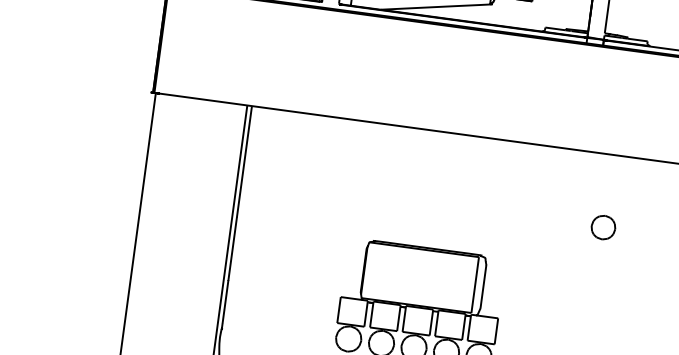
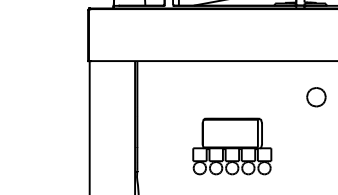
part: (603, 226) -> (316, 96), size x1.6

